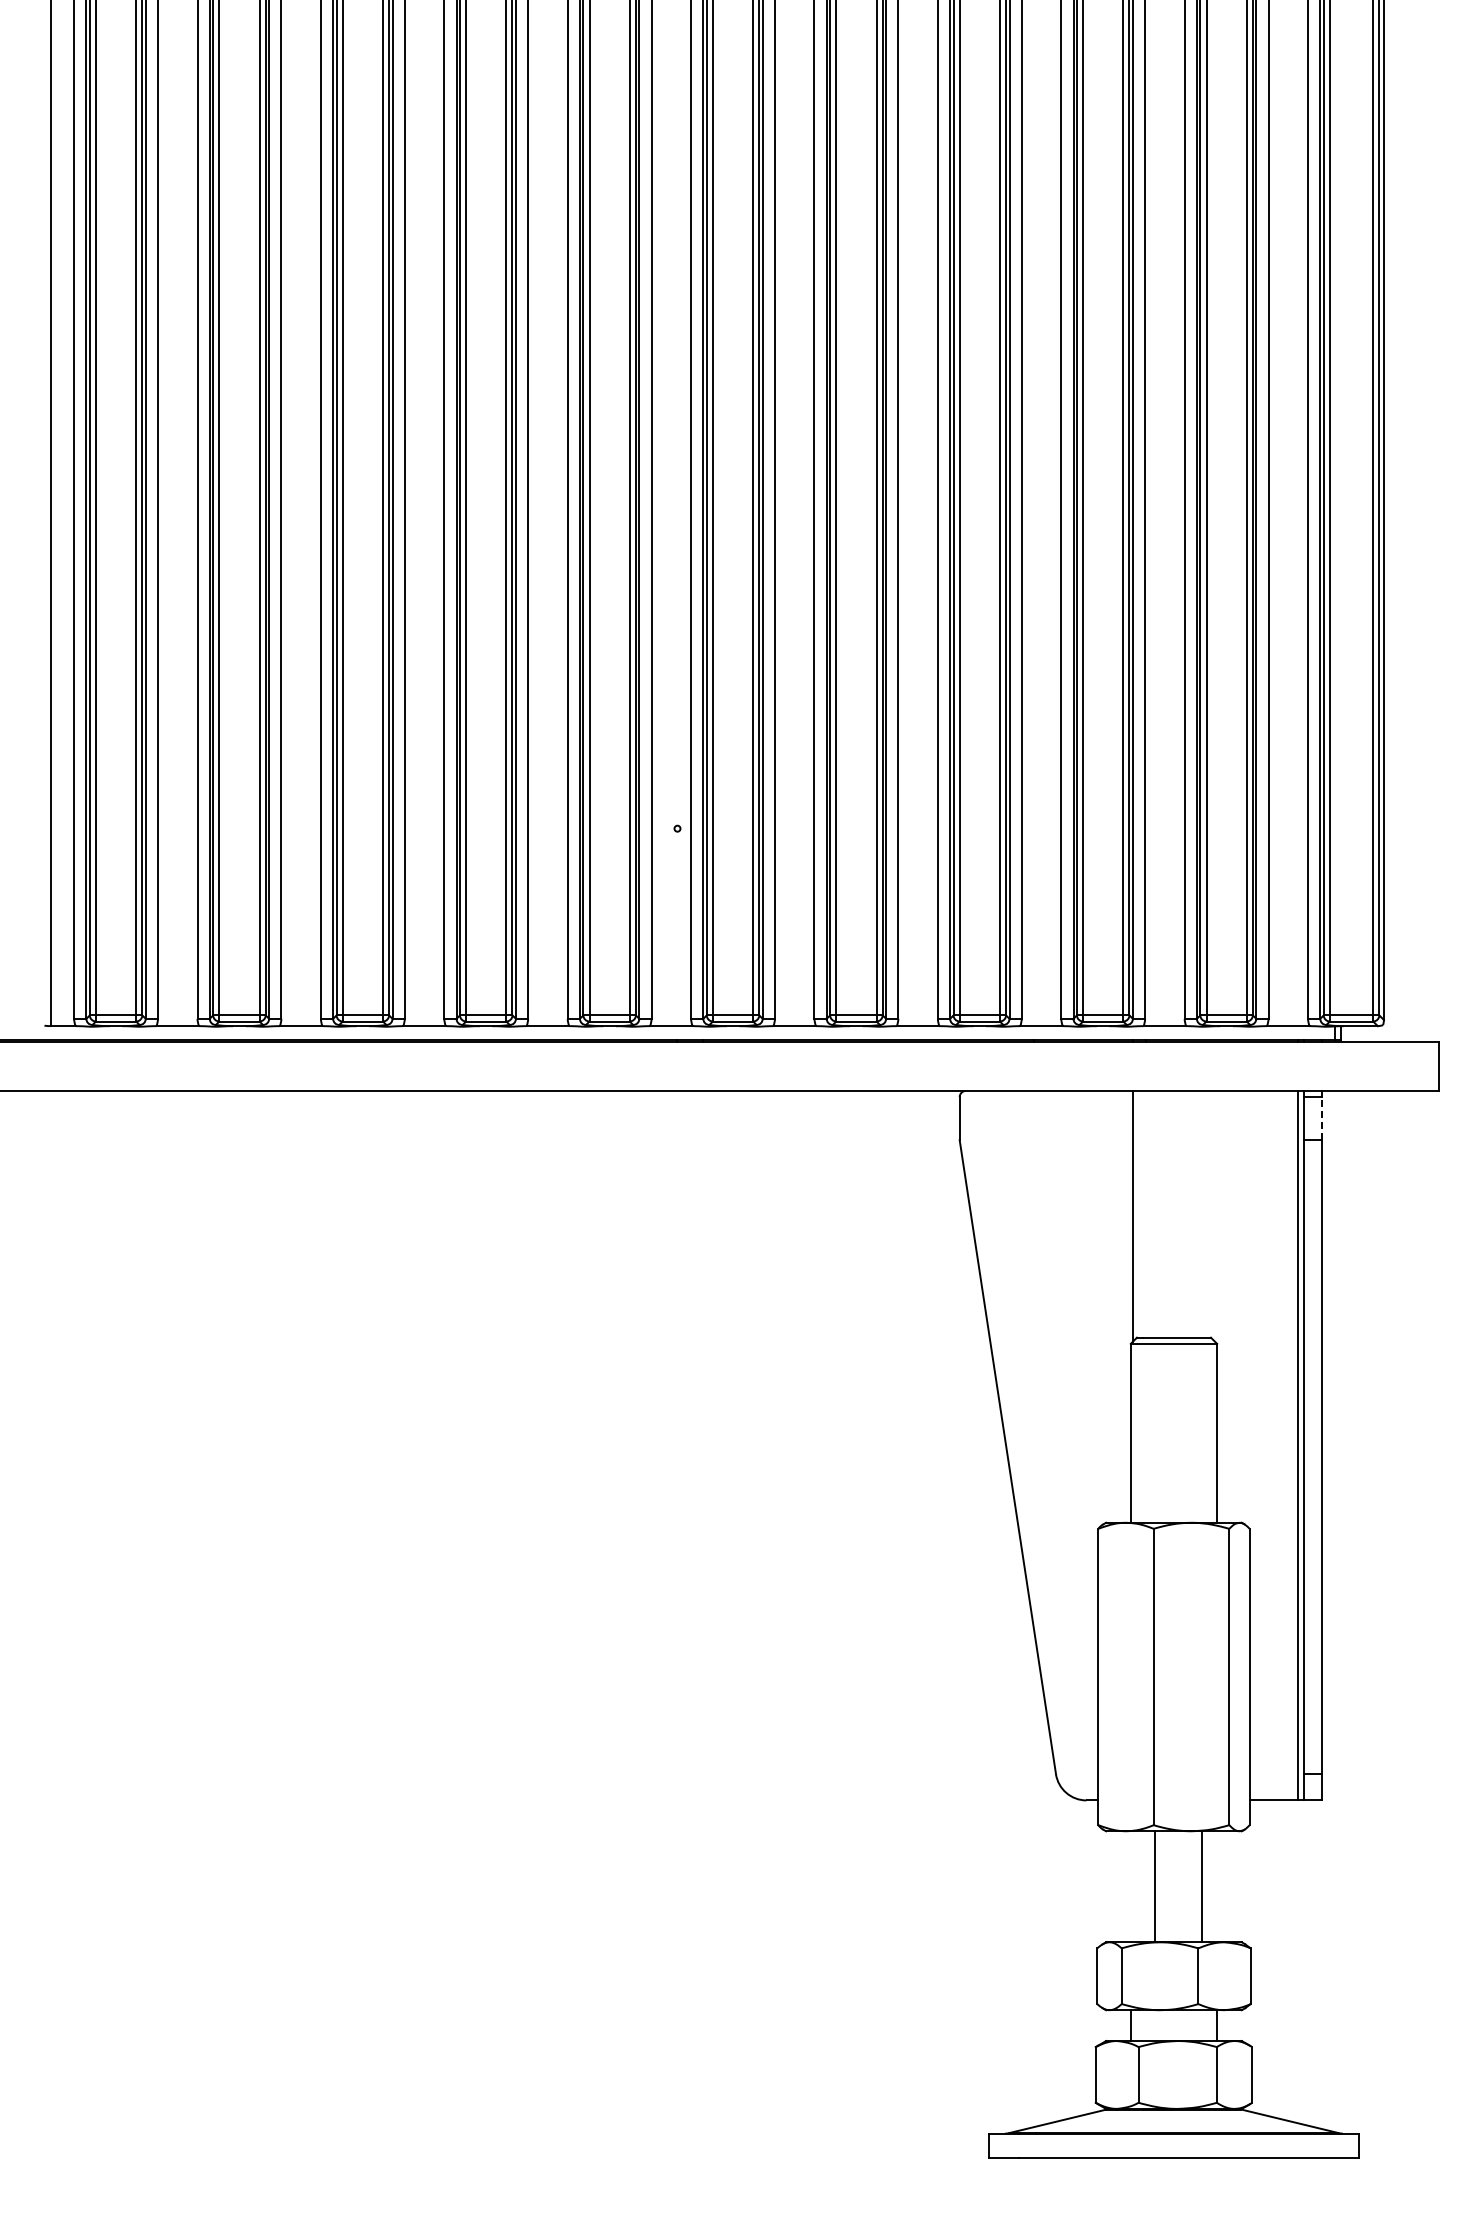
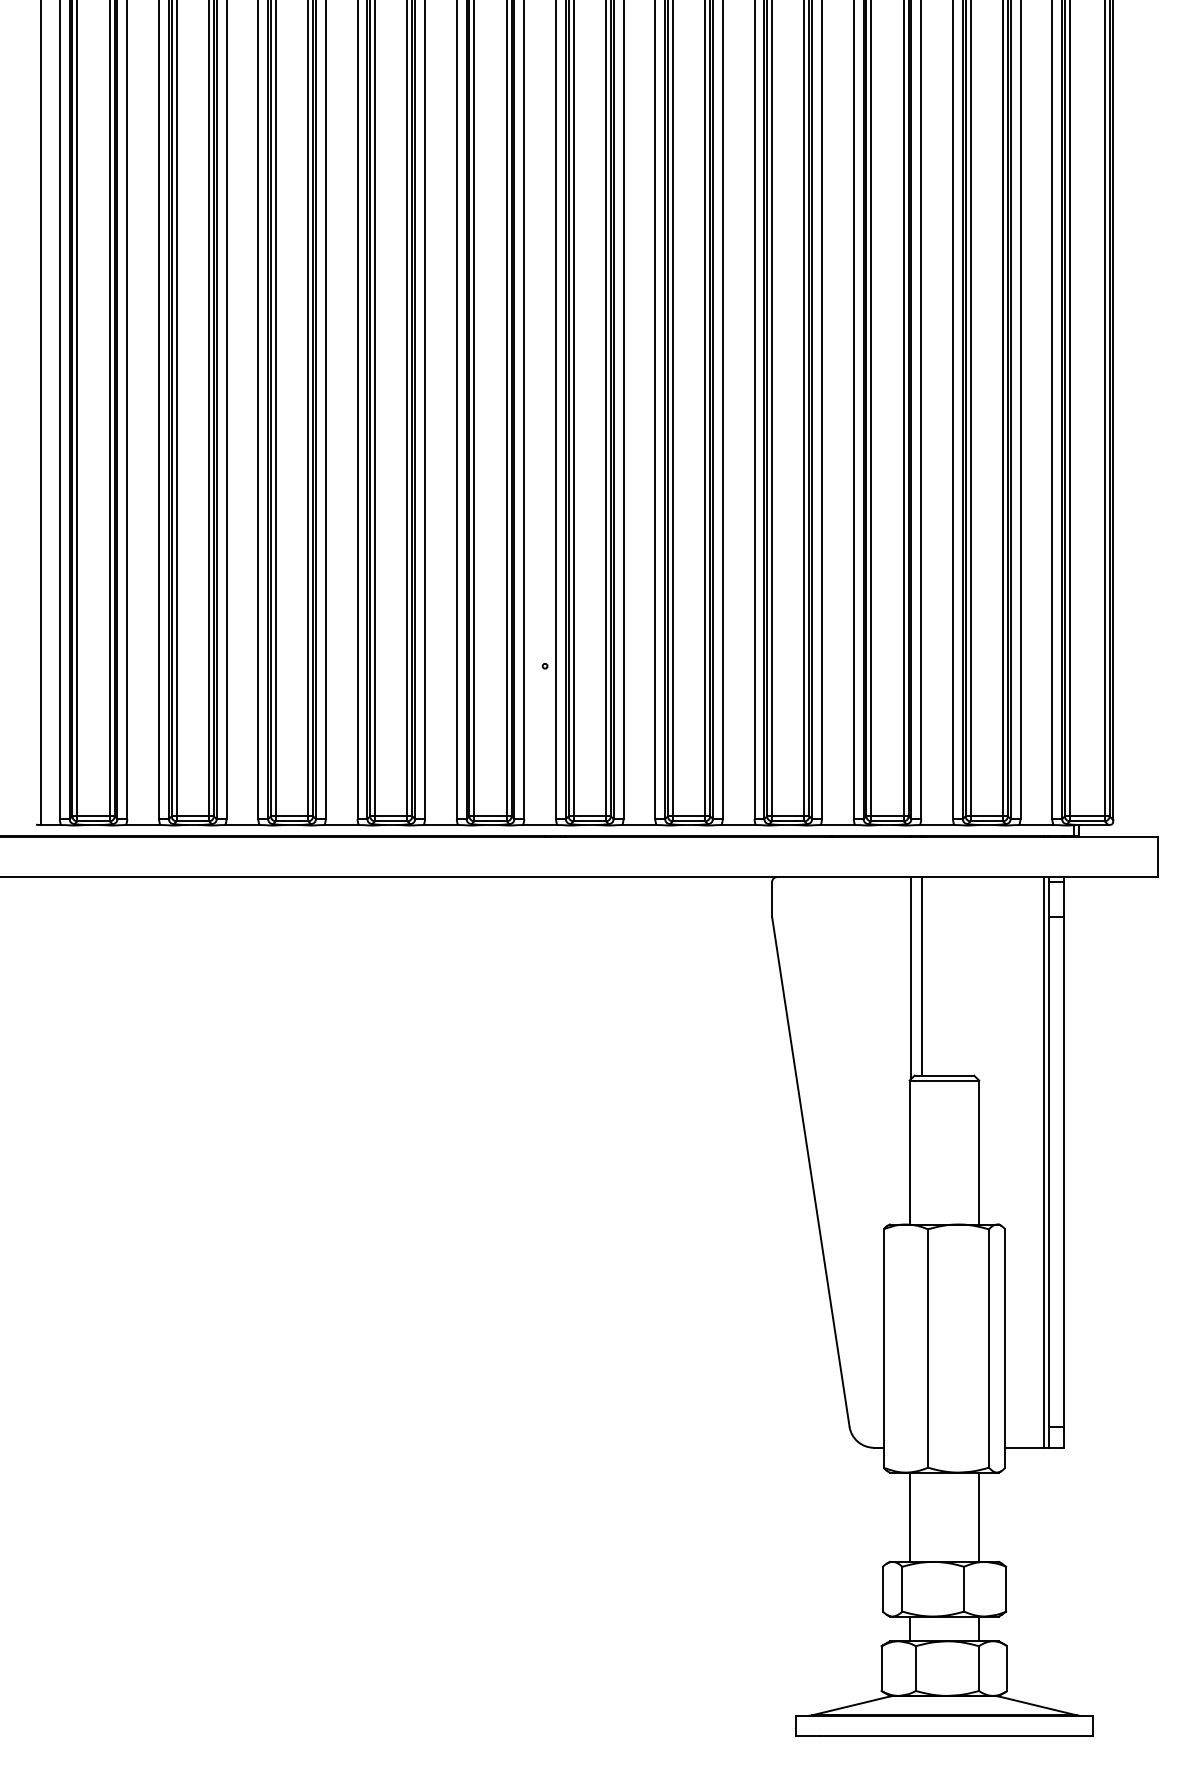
line: (1322, 1118) -> (1063, 899), dashed -> solid
line: (1145, 1213) -> (921, 975), added
line: (1155, 1886) -> (979, 1517), moved
line: (1201, 1886) -> (909, 1517), moved

